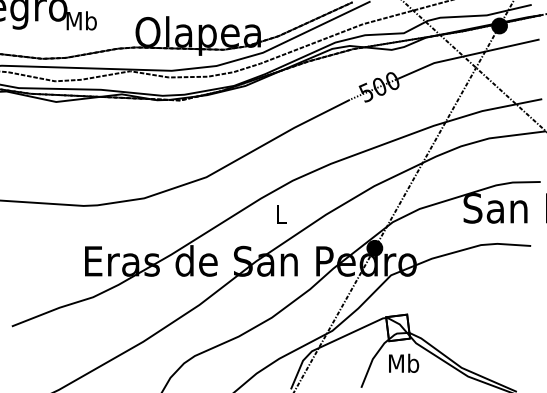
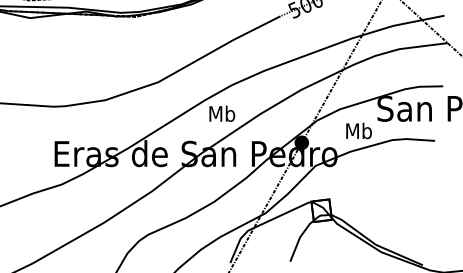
text: (281, 213) -> (222, 113), L -> Mb
text: (404, 362) -> (359, 130), moved

